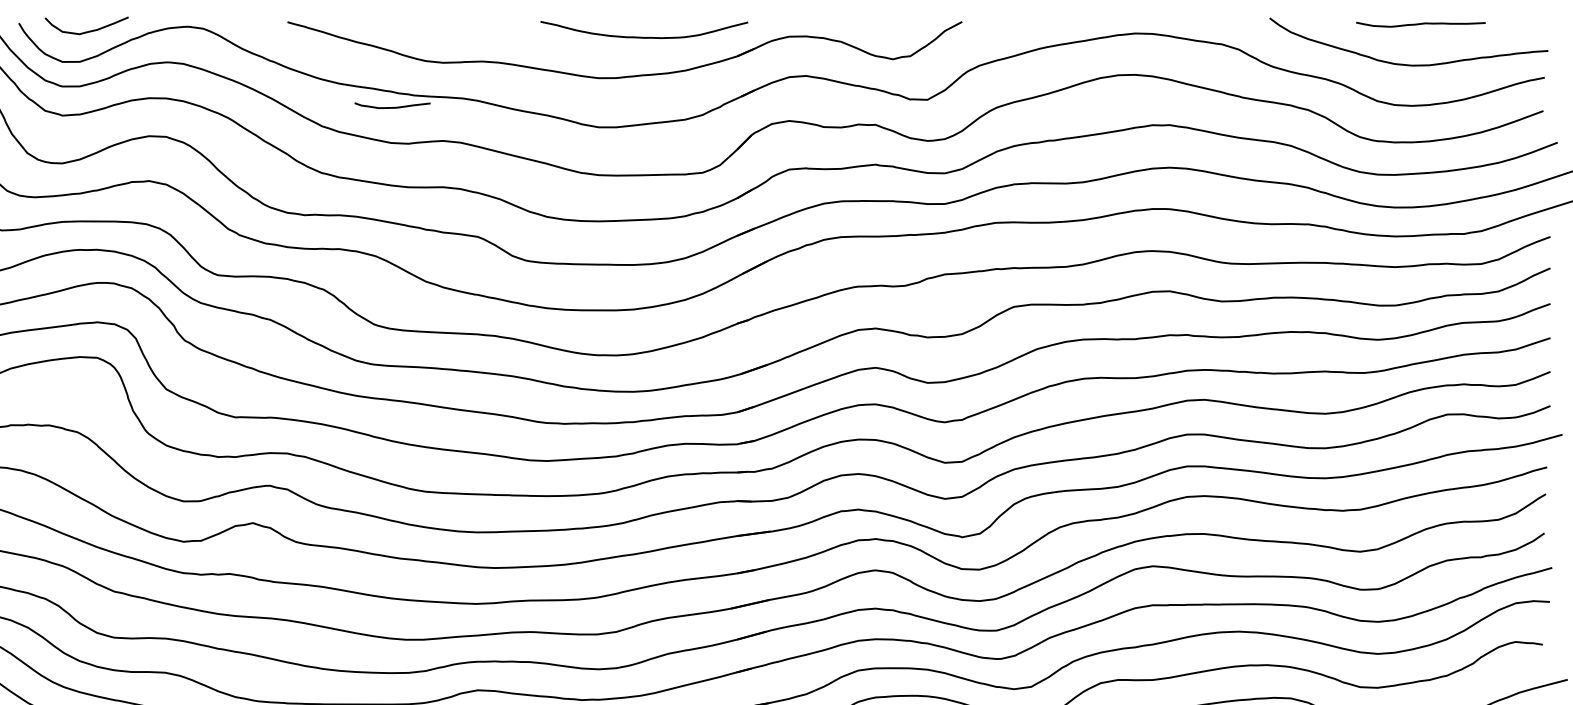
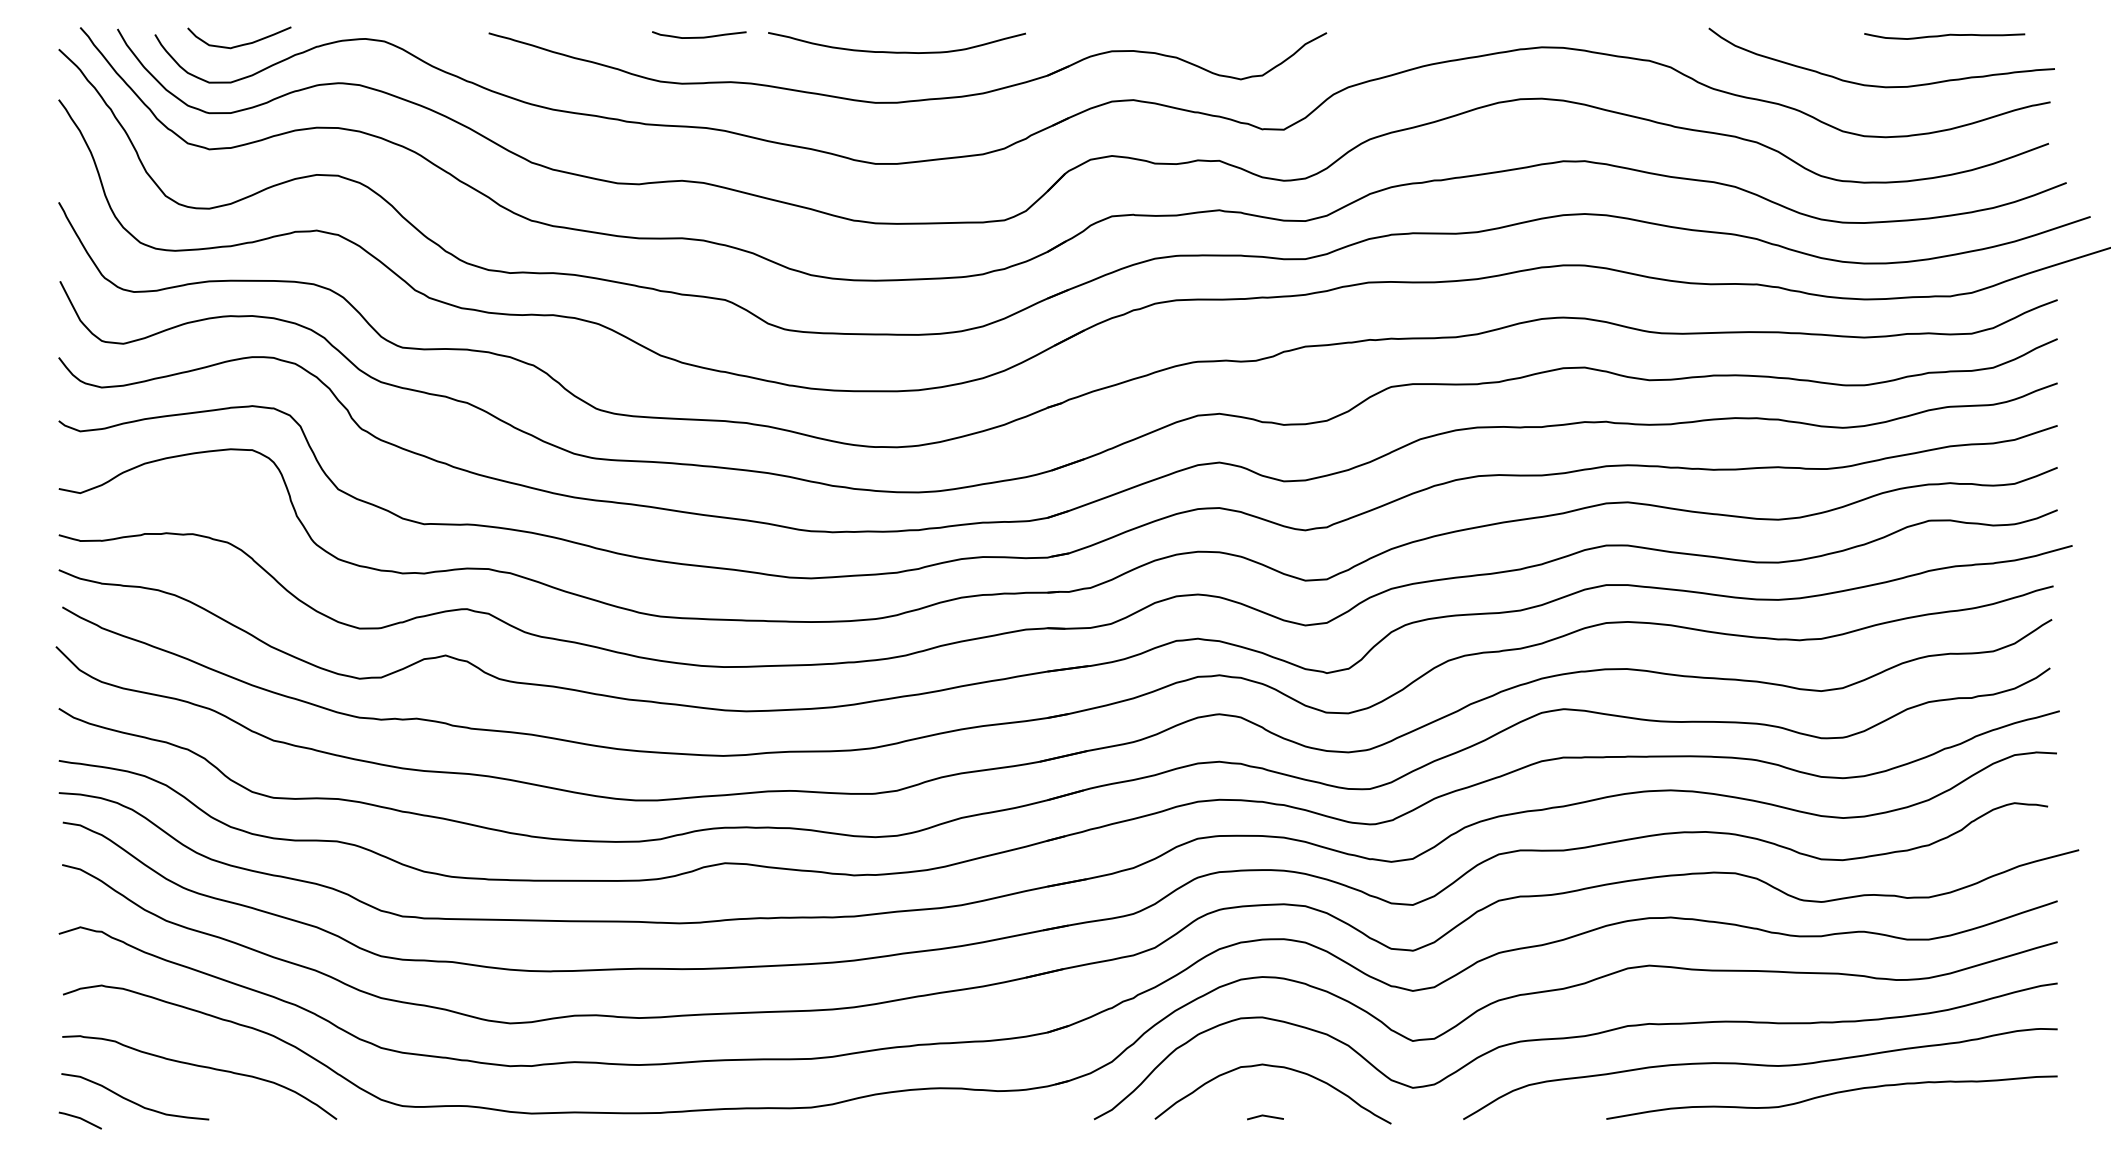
curve: (1420, 24) -> (1944, 36), moved
curve: (643, 36) -> (896, 51), moved
curve: (392, 106) -> (699, 36), moved

